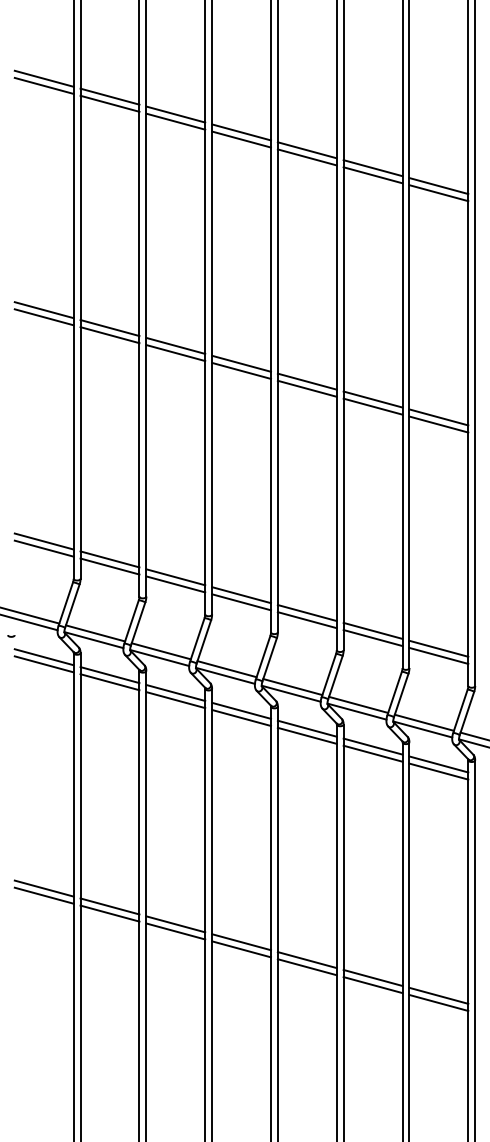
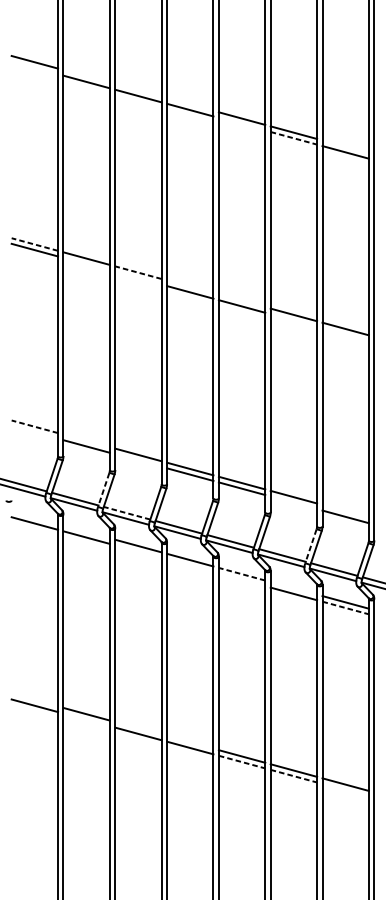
line: (43, 85) -> (34, 67), removed
line: (109, 96) -> (86, 76), removed
line: (175, 114) -> (138, 90), removed
line: (241, 132) -> (190, 104), removed
line: (306, 157) -> (241, 124), removed
line: (373, 175) -> (294, 138), solid -> dashed
line: (438, 186) -> (345, 147), removed
line: (44, 310) -> (35, 244), solid -> dashed
line: (109, 335) -> (86, 264), removed
line: (175, 345) -> (138, 272), solid -> dashed
line: (175, 353) -> (138, 278), removed
line: (241, 363) -> (190, 286), removed
line: (306, 381) -> (241, 300), removed
line: (372, 406) -> (293, 320), removed
line: (438, 424) -> (345, 334), removed
line: (44, 541) -> (35, 426), solid -> dashed
line: (43, 548) -> (34, 432), removed
line: (109, 559) -> (86, 440), removed
line: (175, 584) -> (138, 460), removed
line: (131, 621) -> (103, 489), solid -> dashed
line: (372, 638) -> (293, 503), removed
line: (438, 648) -> (345, 511), removed
line: (161, 651) -> (127, 513), solid -> dashed
line: (43, 657) -> (34, 518), removed
line: (109, 675) -> (86, 532), removed
line: (394, 693) -> (310, 546), solid -> dashed
line: (175, 700) -> (138, 552), removed
line: (241, 717) -> (190, 565), removed
line: (307, 728) -> (242, 574), solid -> dashed
line: (306, 735) -> (241, 579), removed
line: (372, 746) -> (293, 588), removed
line: (438, 771) -> (345, 607), solid -> dashed
line: (43, 888) -> (34, 700), removed
line: (109, 913) -> (86, 719), removed
line: (175, 924) -> (138, 728), removed
line: (241, 942) -> (190, 742), removed
line: (307, 967) -> (242, 762), solid -> dashed
line: (373, 985) -> (294, 776), solid -> dashed
line: (438, 1002) -> (345, 789), removed

